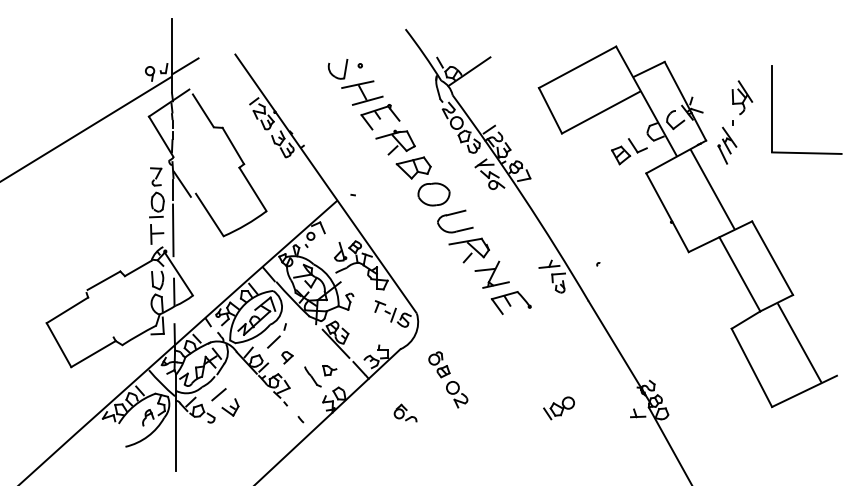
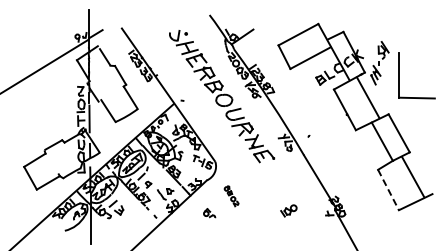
part: (773, 109) -> (399, 75), moved
line: (751, 368) -> (388, 190), solid -> dashed
part: (447, 380) -> (231, 196), size x0.7

